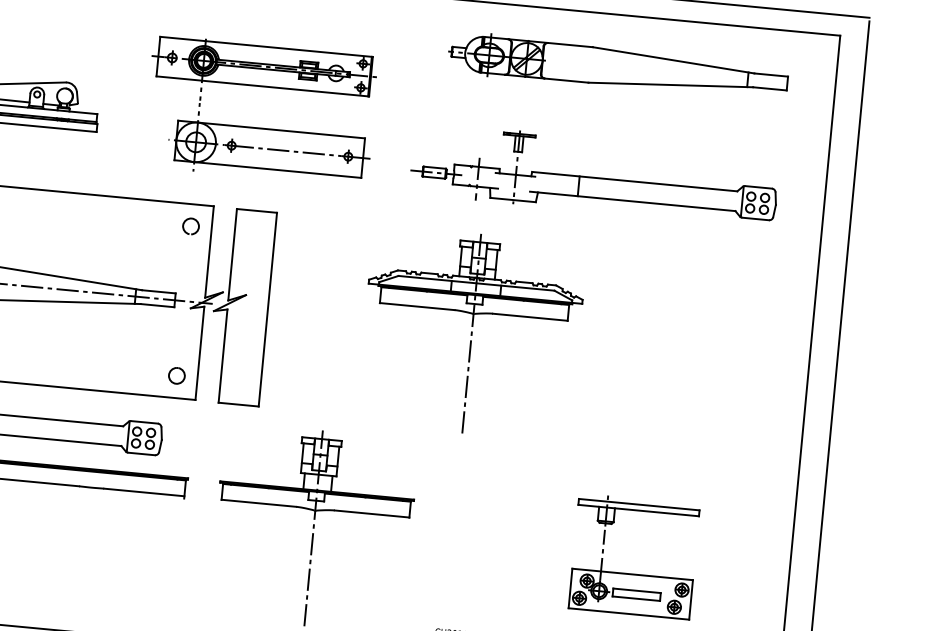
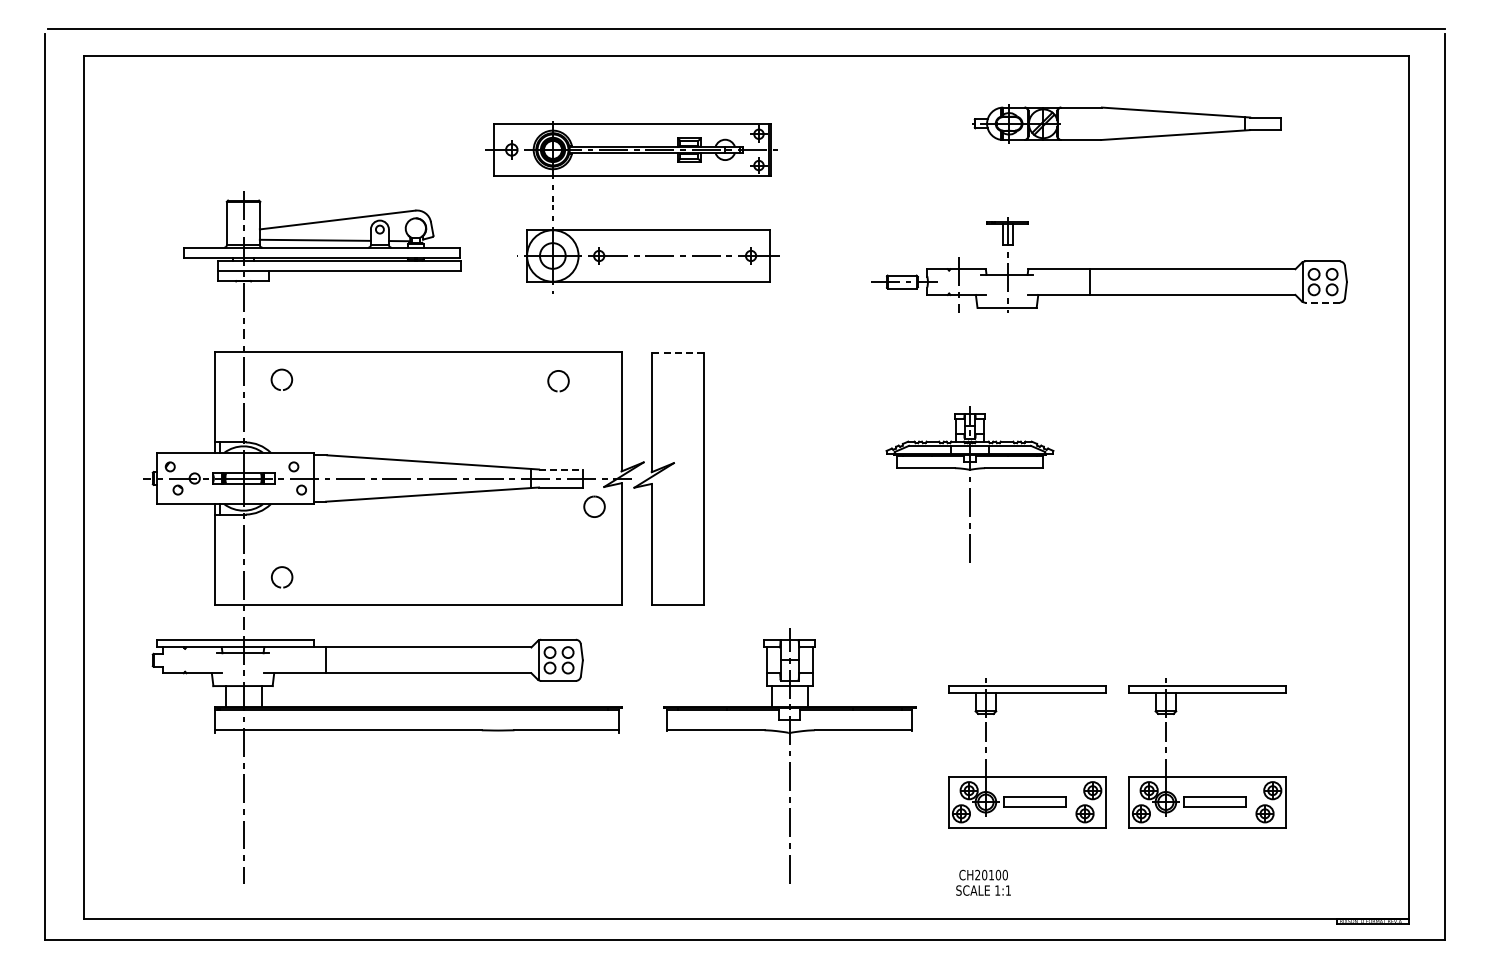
part: (618, 67) -> (1126, 123), size x0.7
part: (259, 127) -> (632, 229), moved
line: (256, 211) -> (677, 353), solid -> dashed
line: (755, 218) -> (1322, 302), solid -> dashed
arc: (184, 229) -> (550, 385), moved
line: (159, 291) -> (561, 469), solid -> dashed
part: (471, 332) -> (969, 484), size x0.6
part: (176, 375) -> (594, 506), moved
part: (494, 561) -> (1027, 776), added

